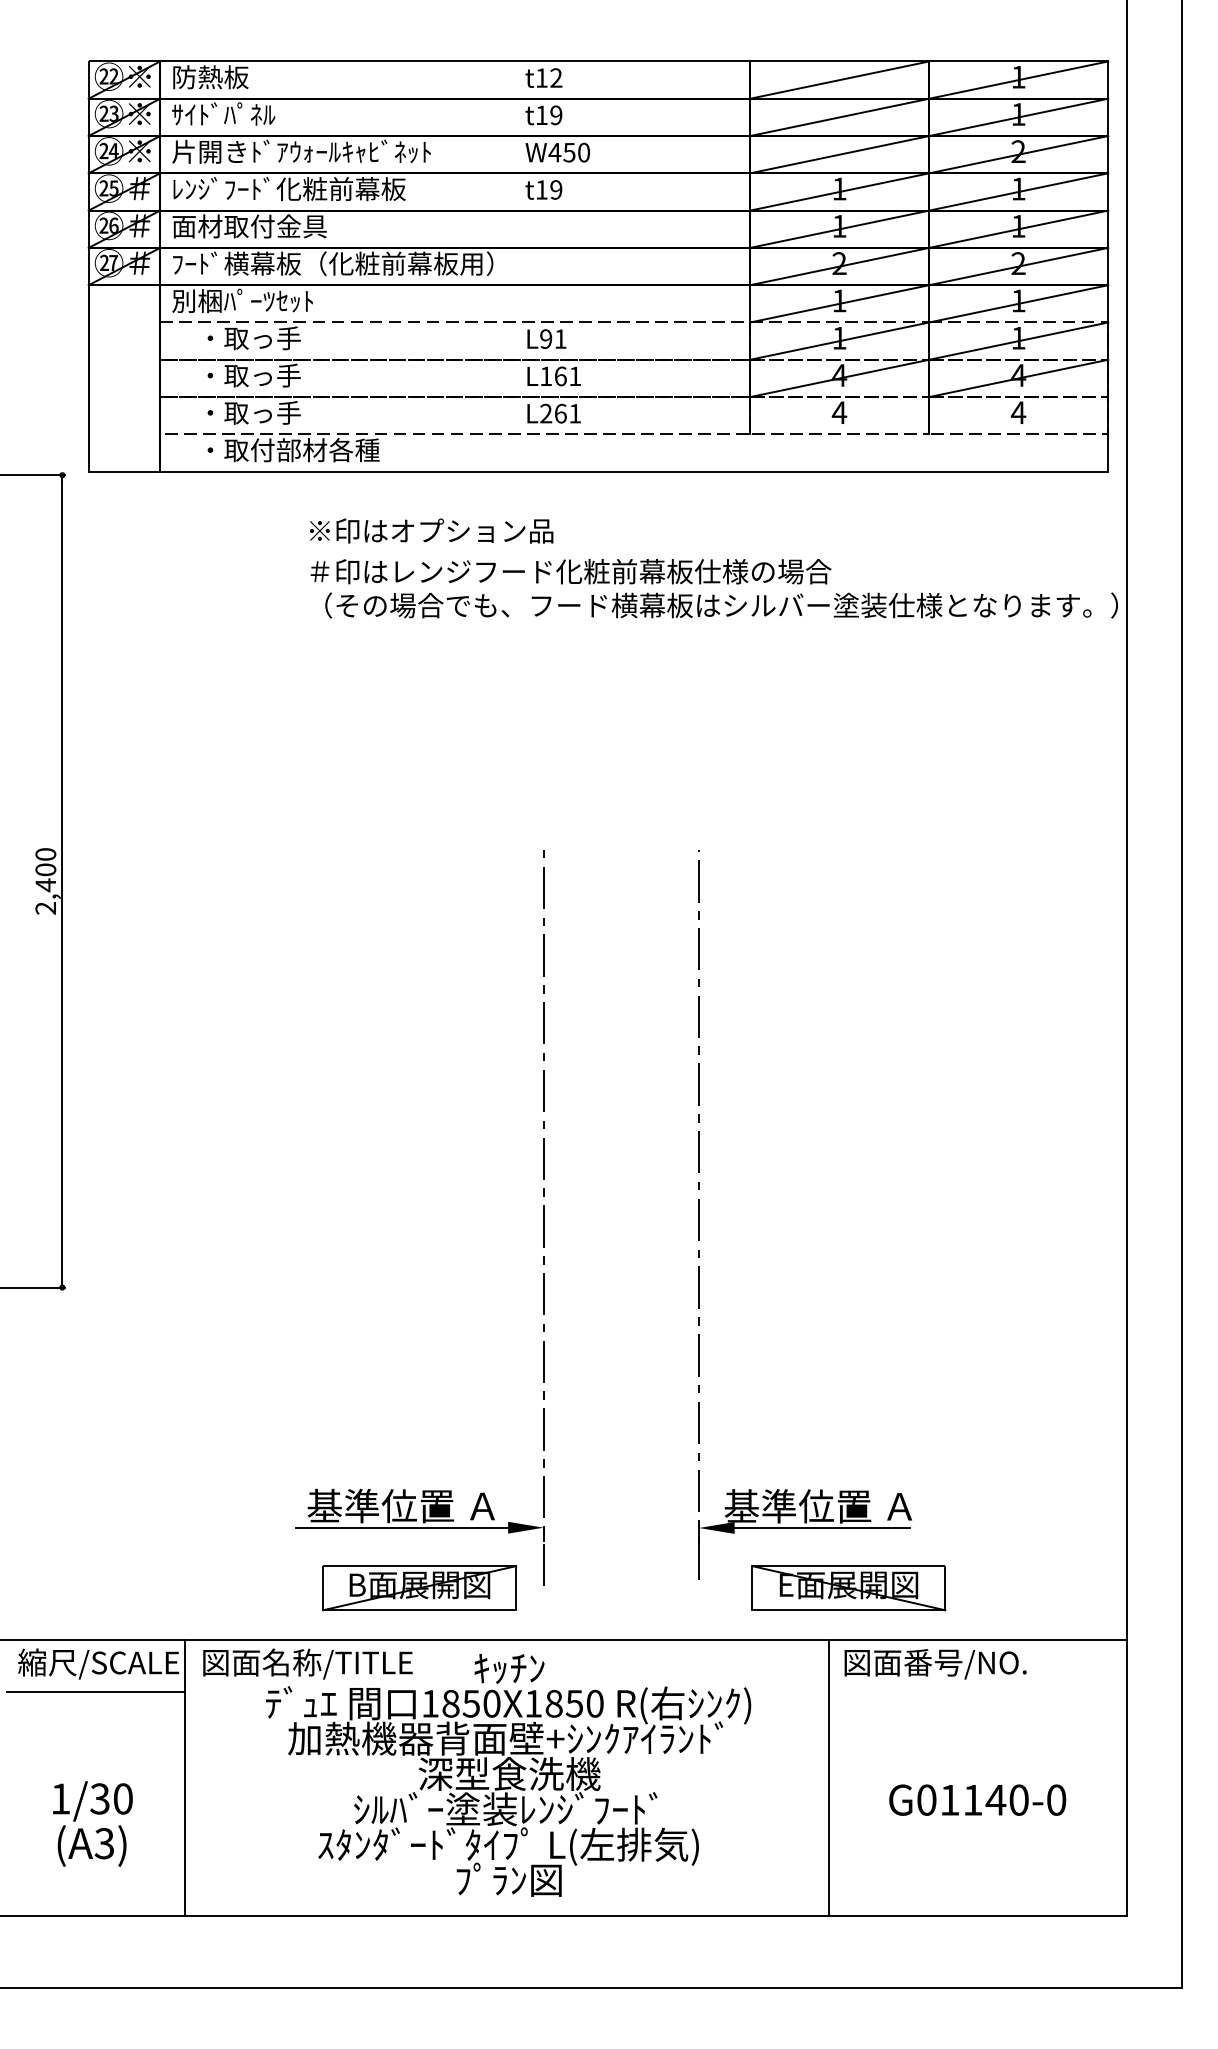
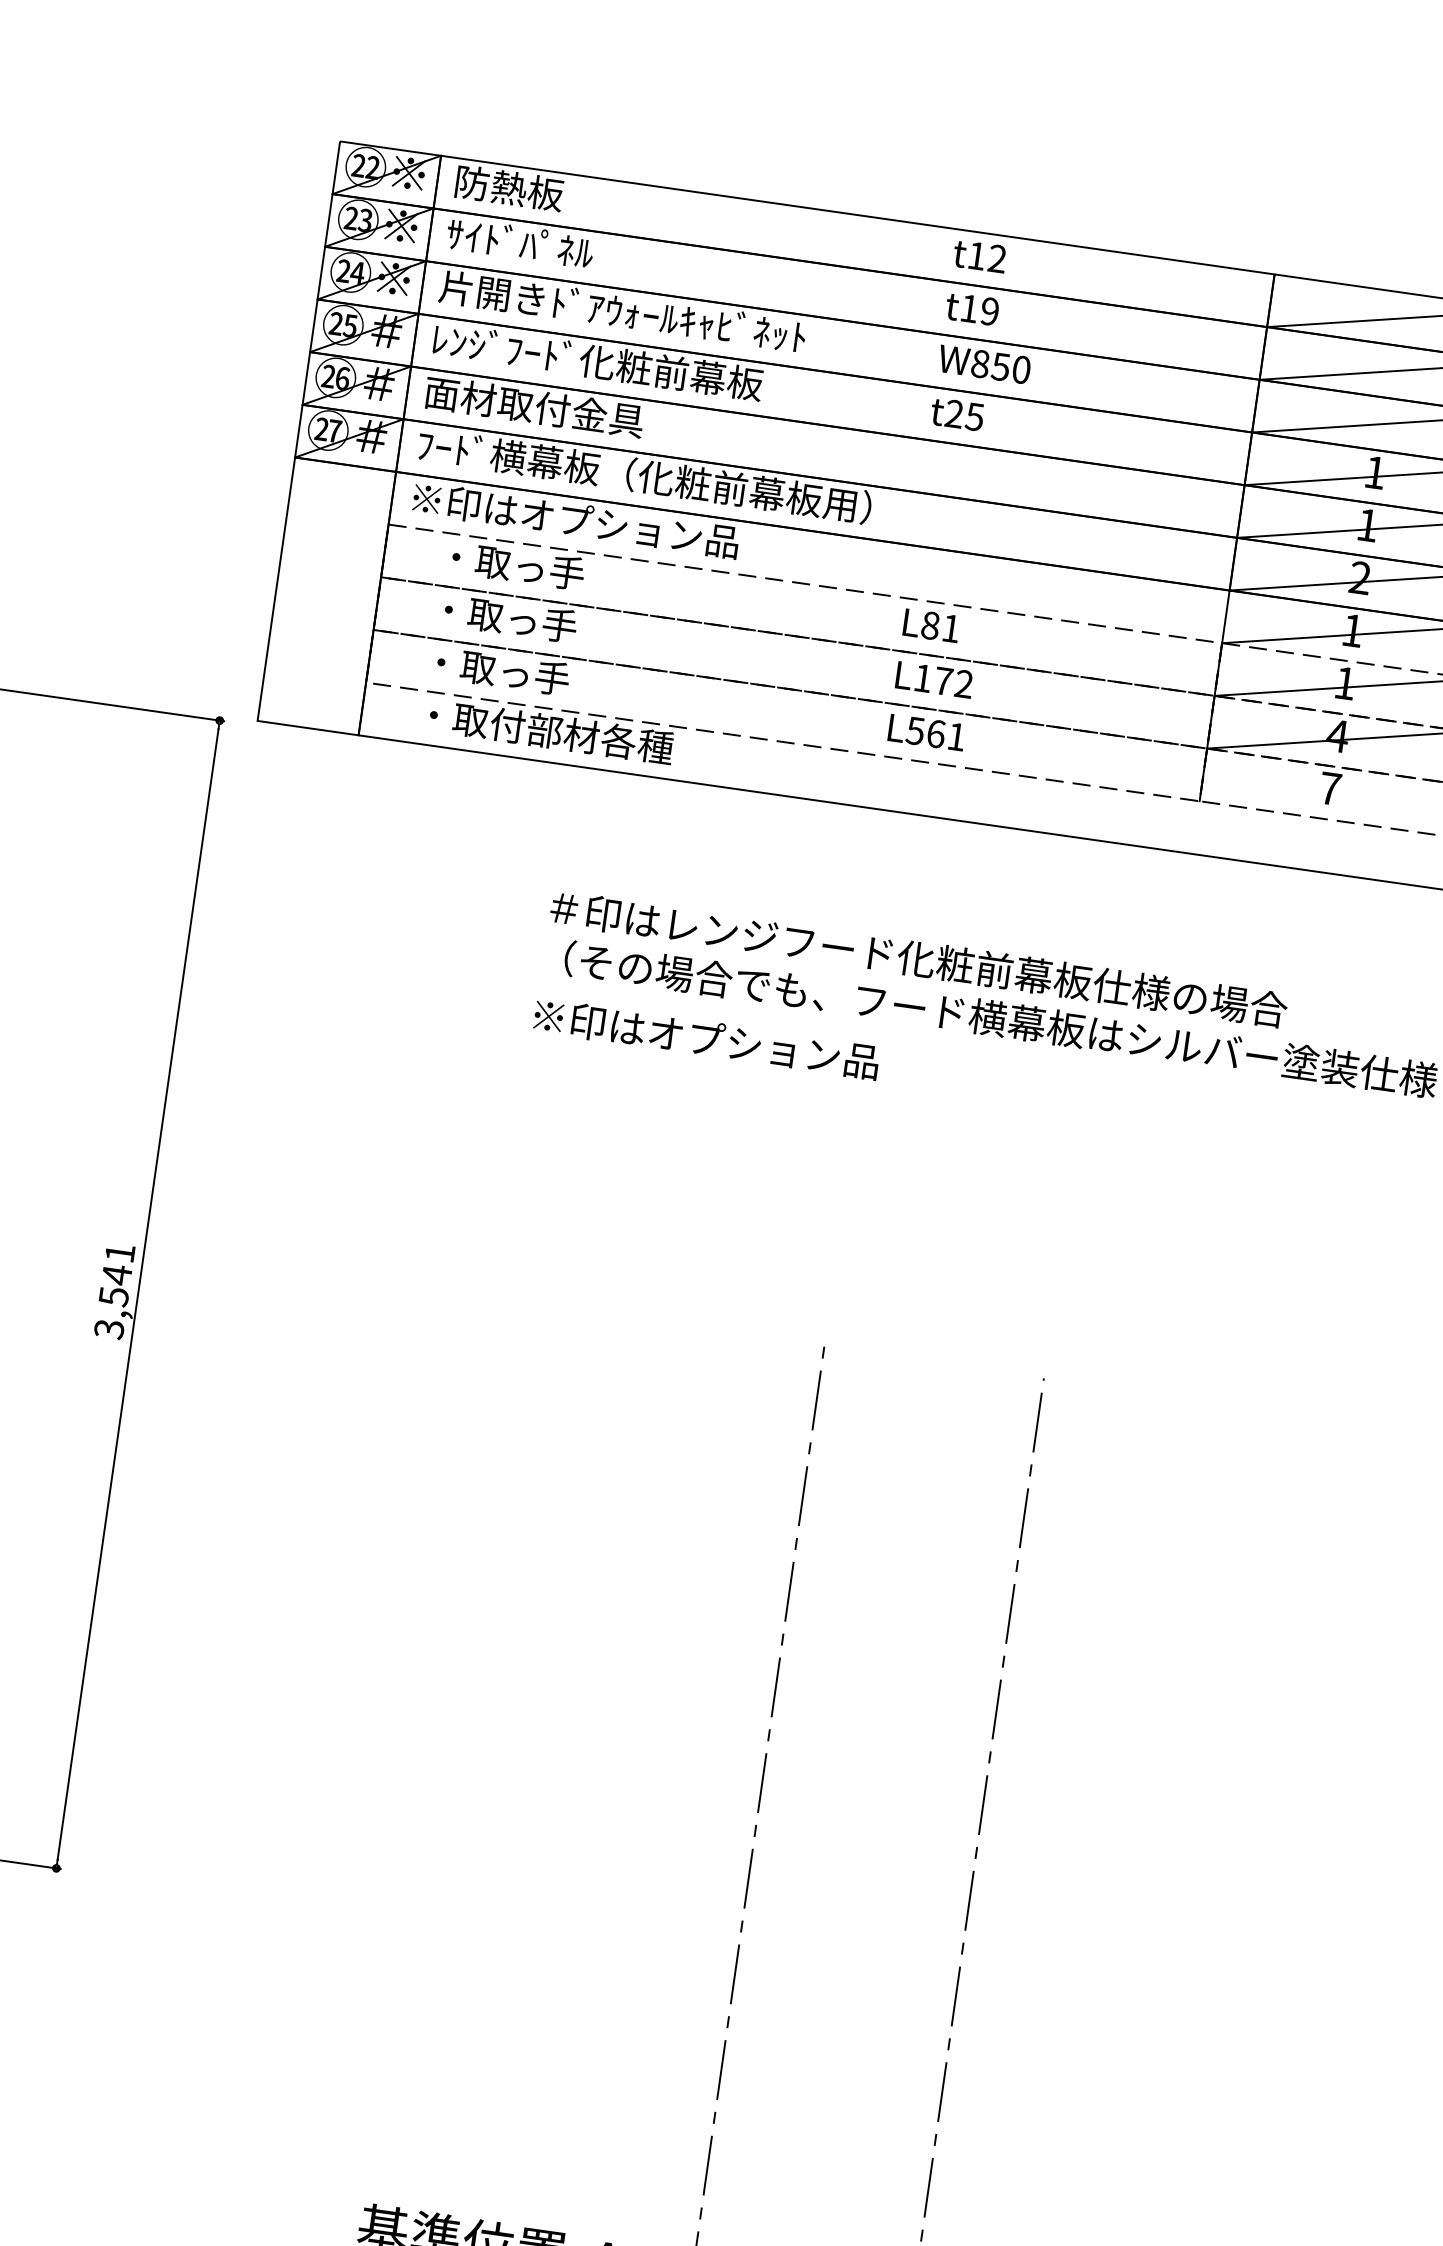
text: (554, 152) -> (979, 363), W450 -> W850
text: (548, 189) -> (963, 414), t19 -> t25
text: (288, 300) -> (574, 519), 別梱ﾊﾟｰﾂｾｯﾄ -> ※印はオプション品
text: (546, 338) -> (931, 624), L91 -> L81
text: (567, 376) -> (953, 682), L161 -> L172
text: (839, 412) -> (1330, 788), 4 -> 7
text: (546, 413) -> (916, 730), L261 -> L561
text: (431, 530) -> (706, 1038), moved
text: (45, 881) -> (114, 1291), 2,400 -> 3,541

